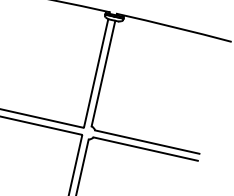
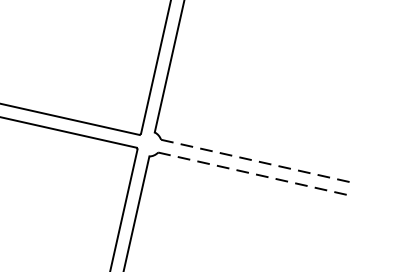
line: (147, 142) -> (256, 161), solid -> dashed
line: (146, 149) -> (254, 174), solid -> dashed

